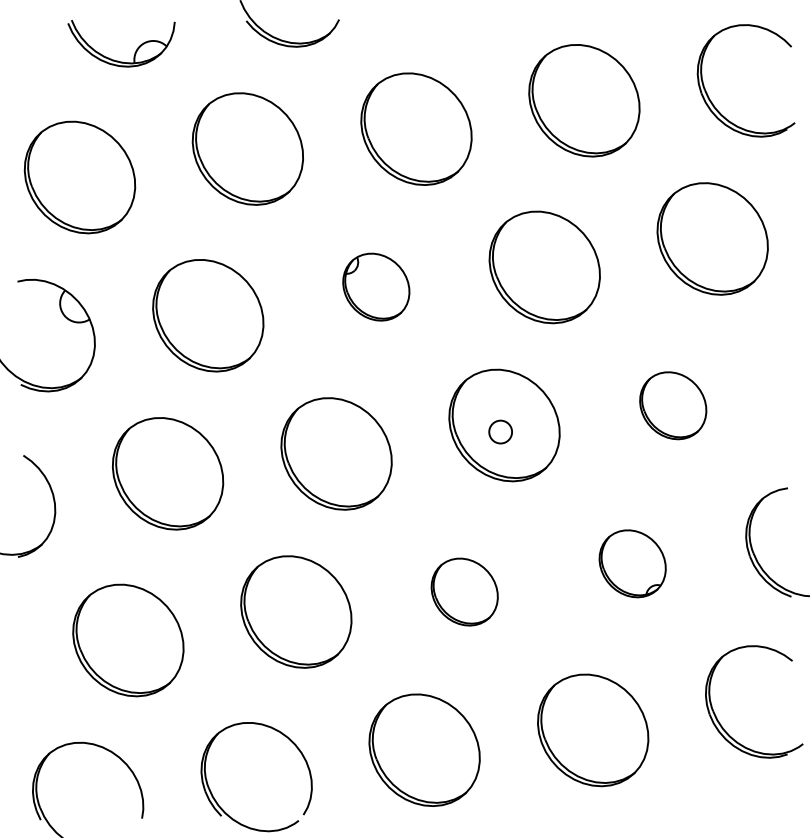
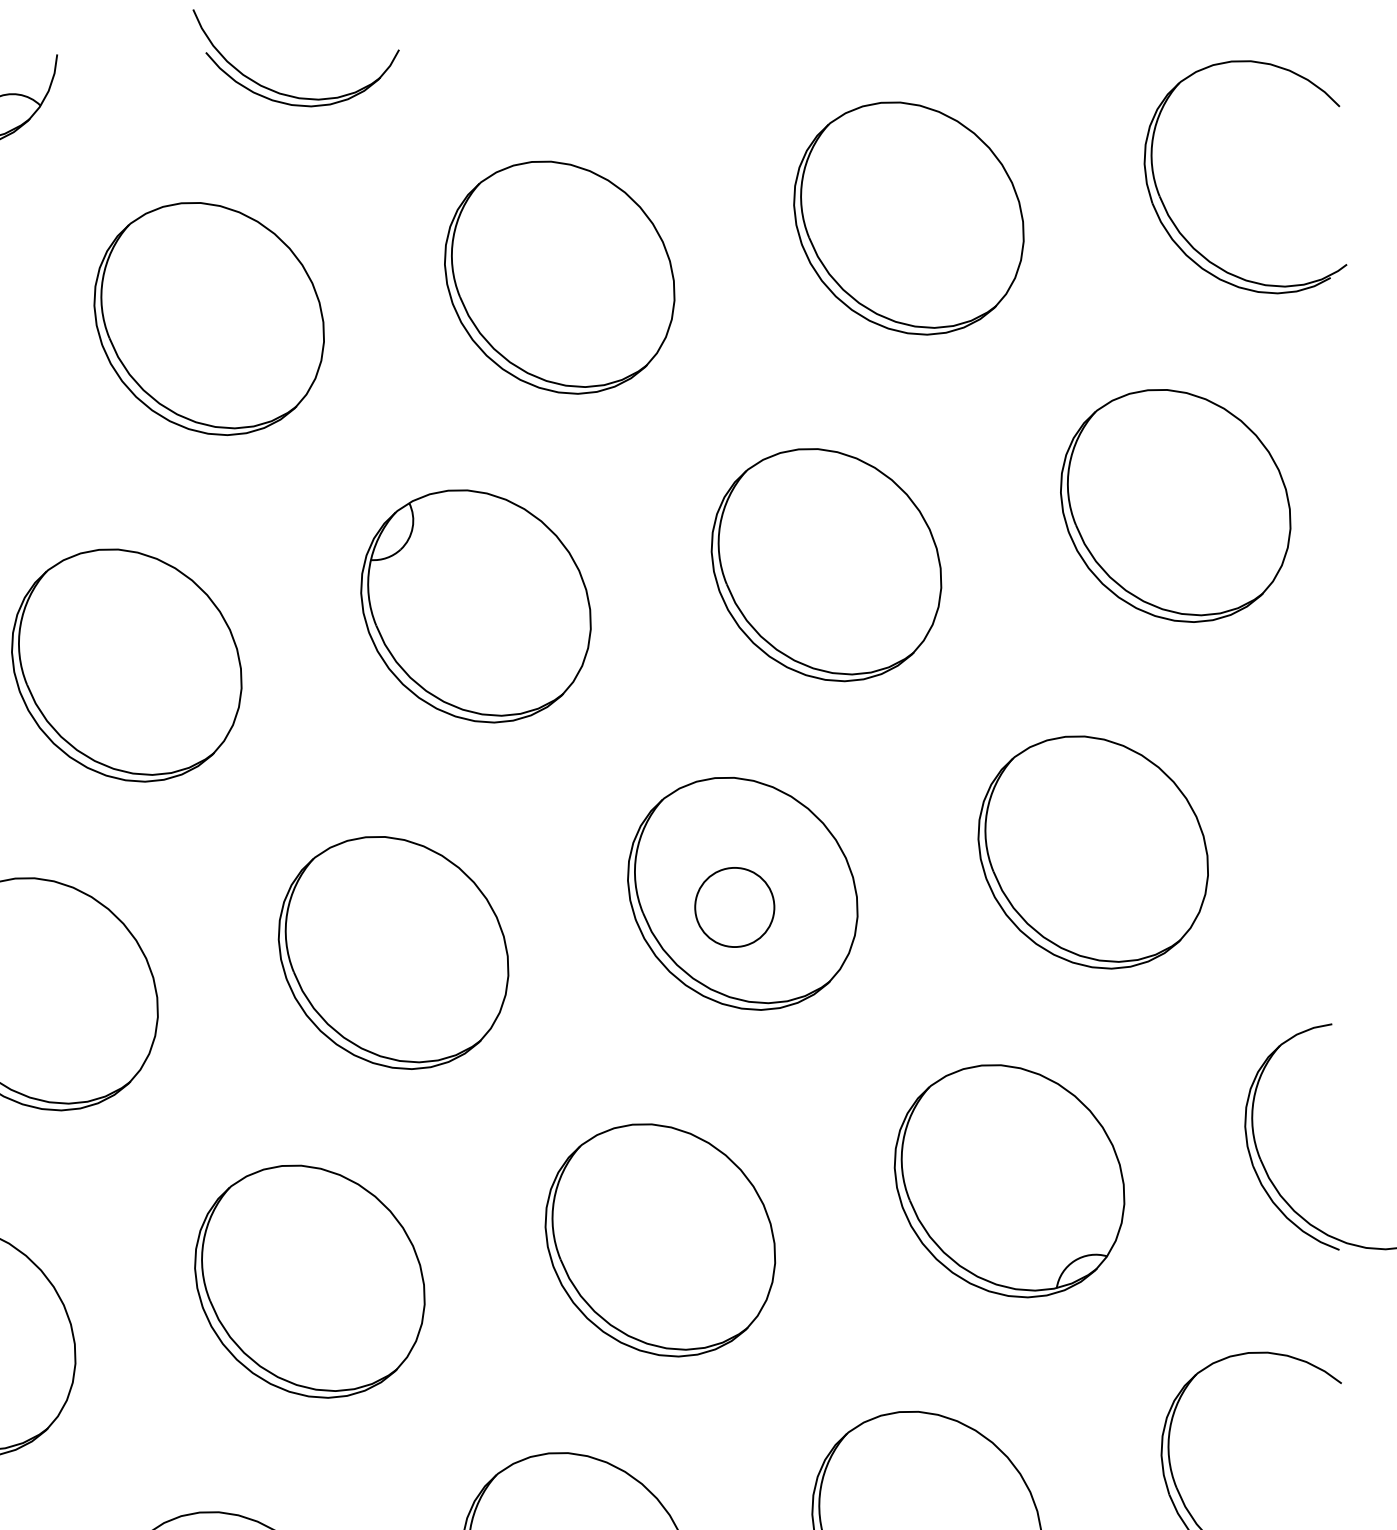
part: (376, 286) -> (476, 604), size x1.67
part: (673, 405) -> (1094, 852), size x1.67
circle: (500, 432) -> (734, 908), size x1.67
part: (632, 563) -> (1008, 1180), size x1.67
part: (464, 591) -> (659, 1238), size x1.67

